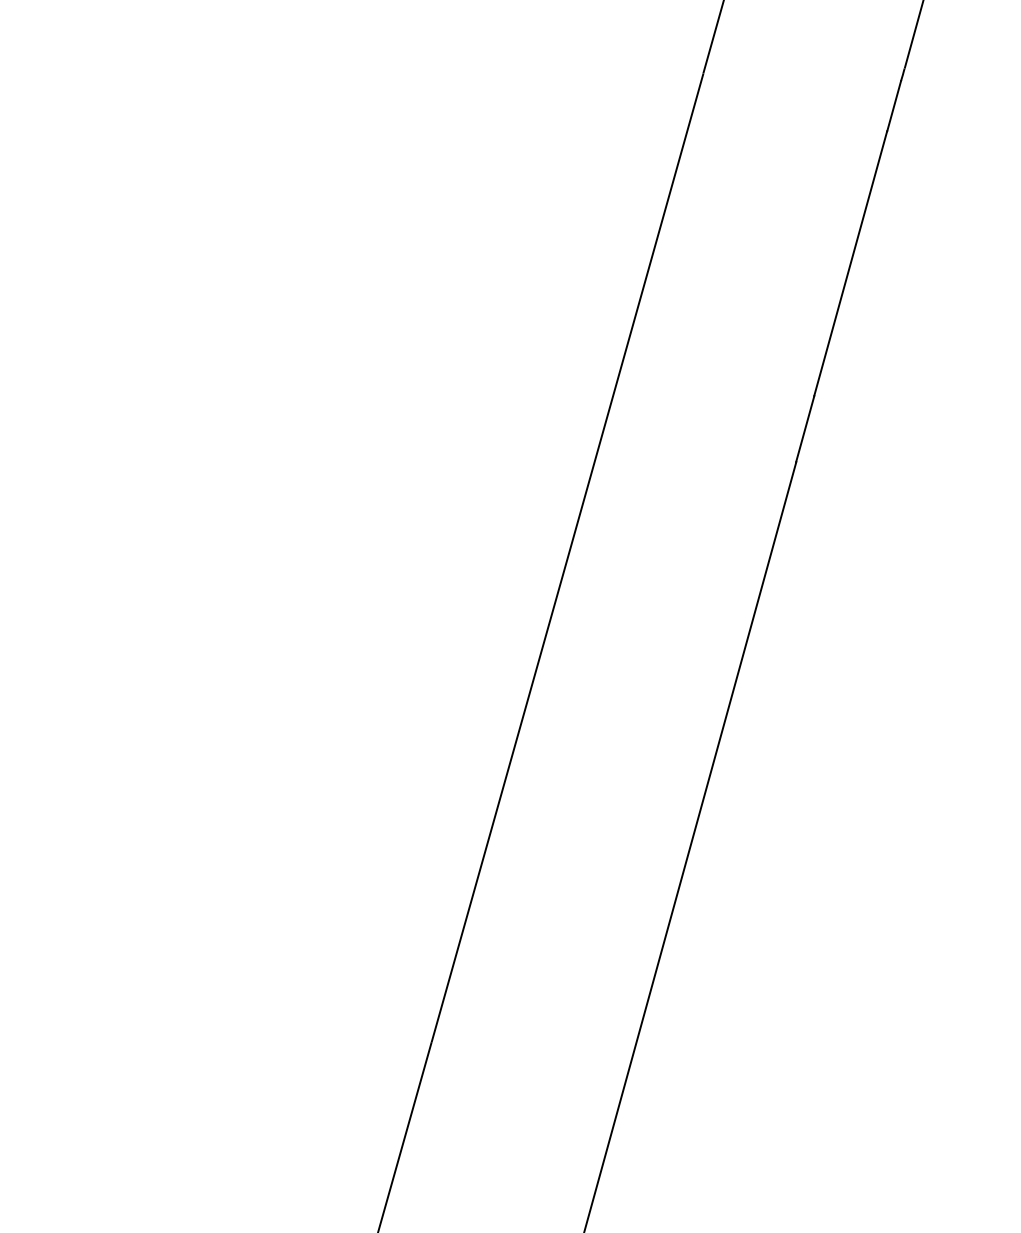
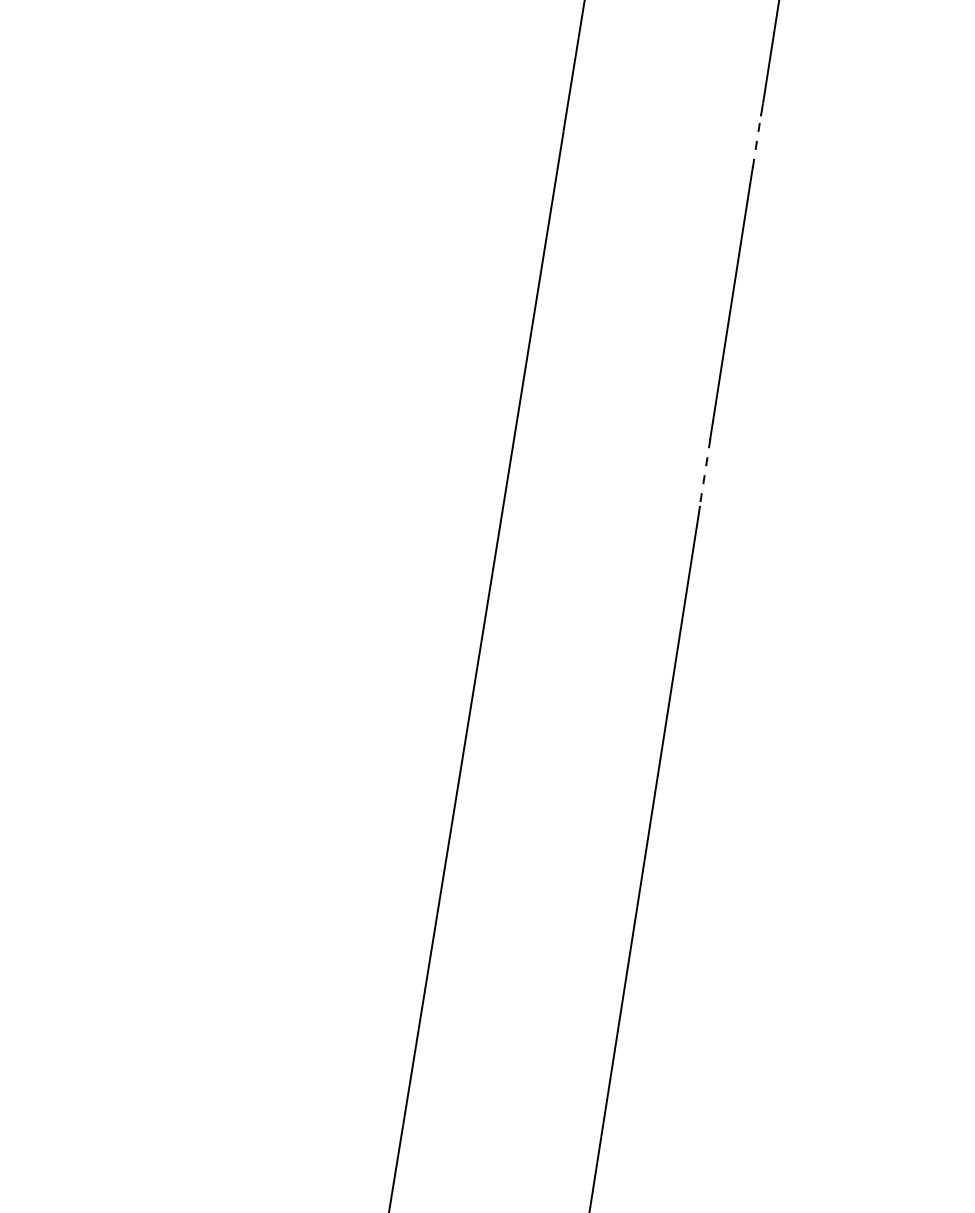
line: (894, 105) -> (757, 141), solid -> dashed
line: (805, 429) -> (705, 473), solid -> dashed

